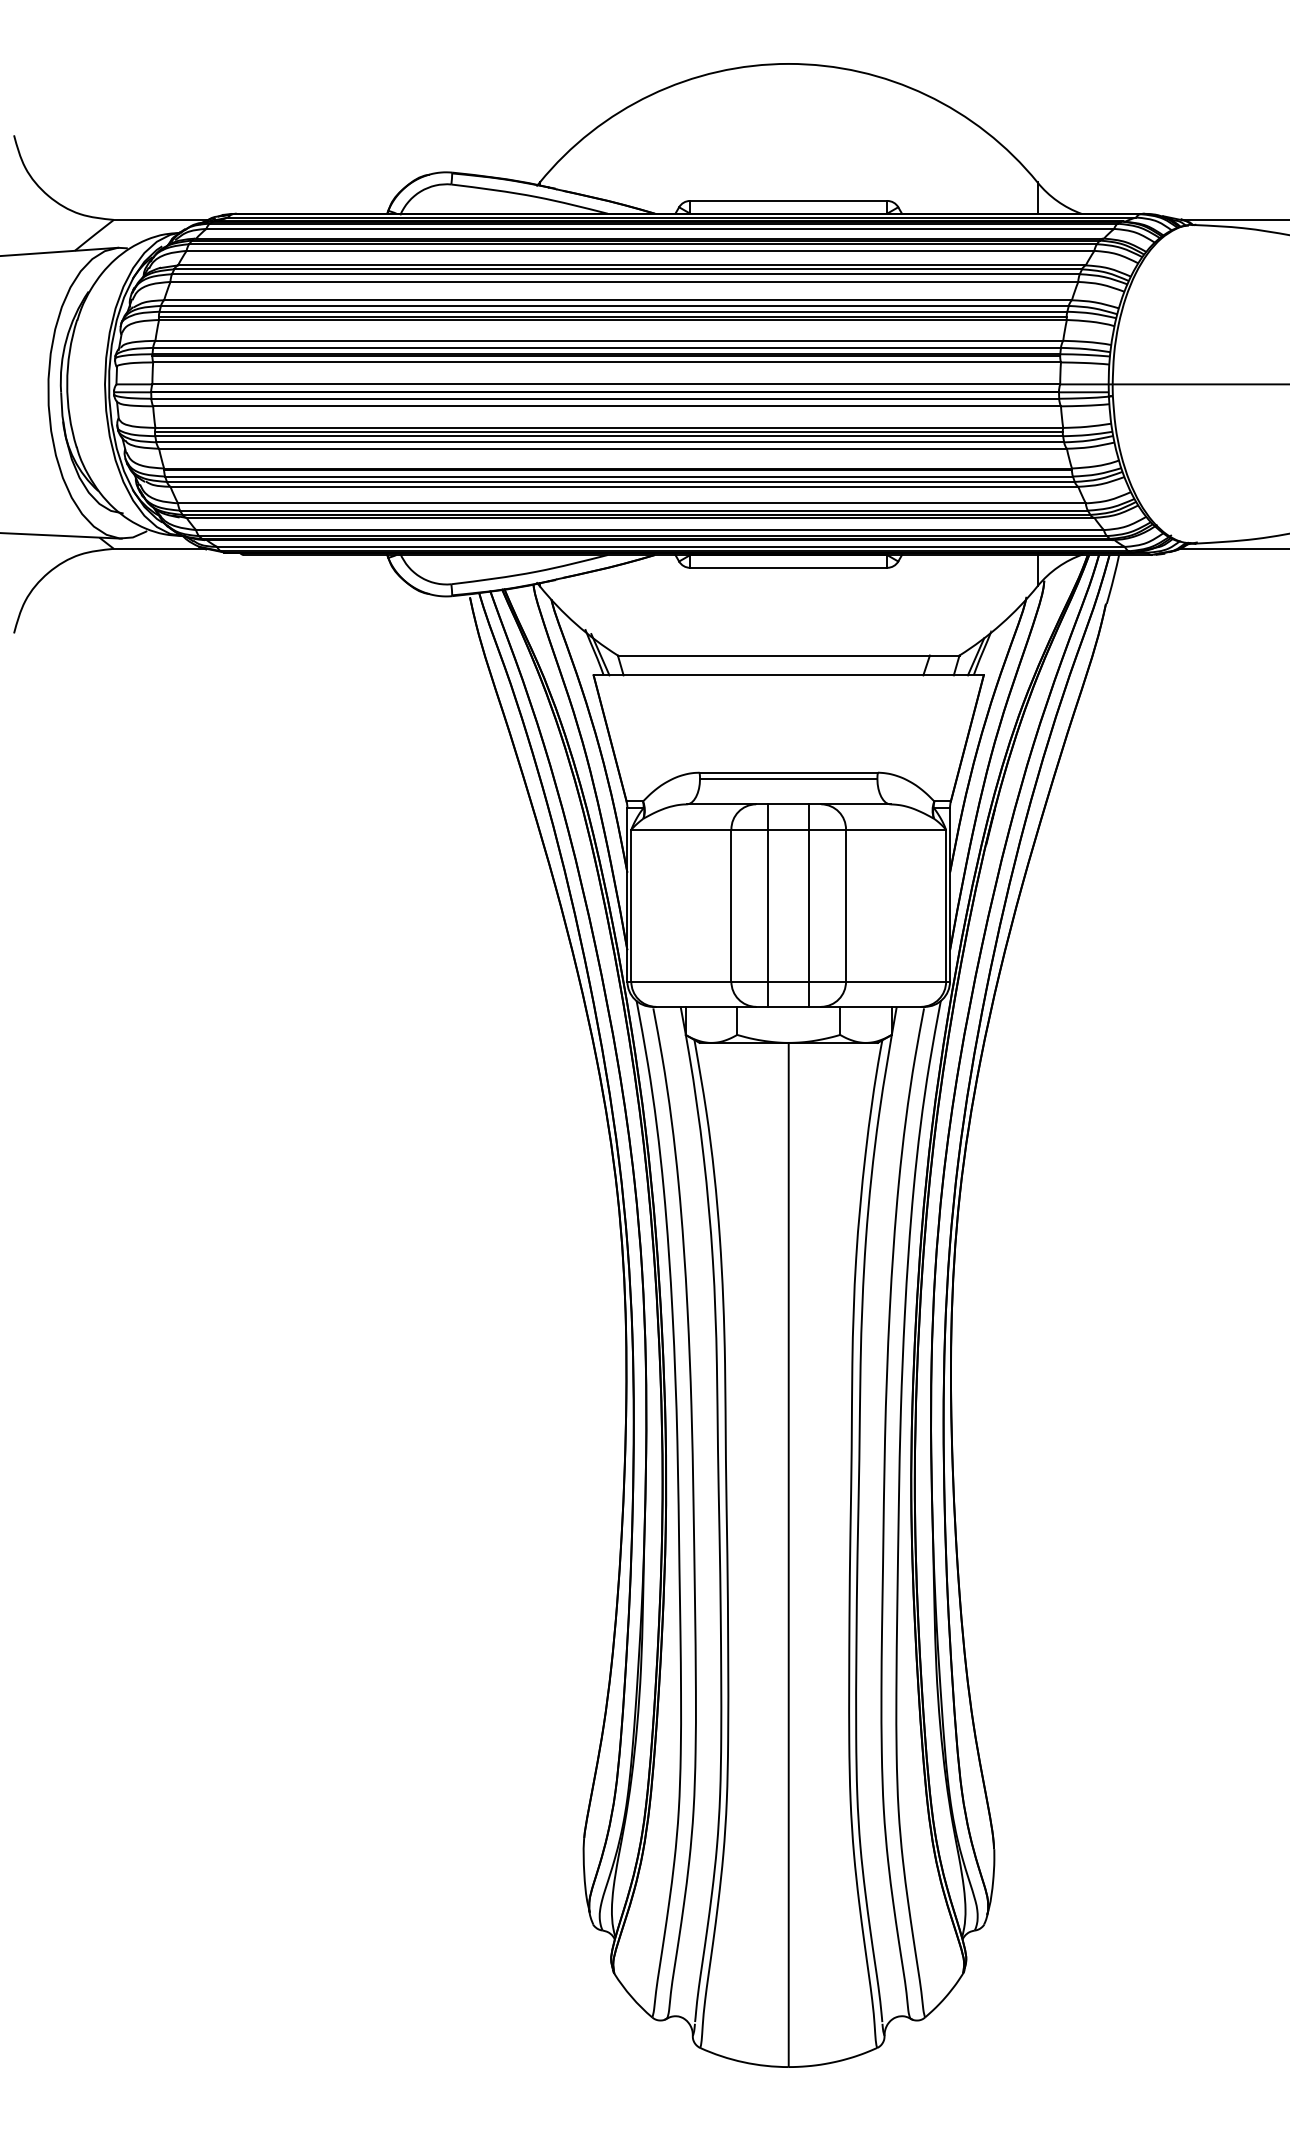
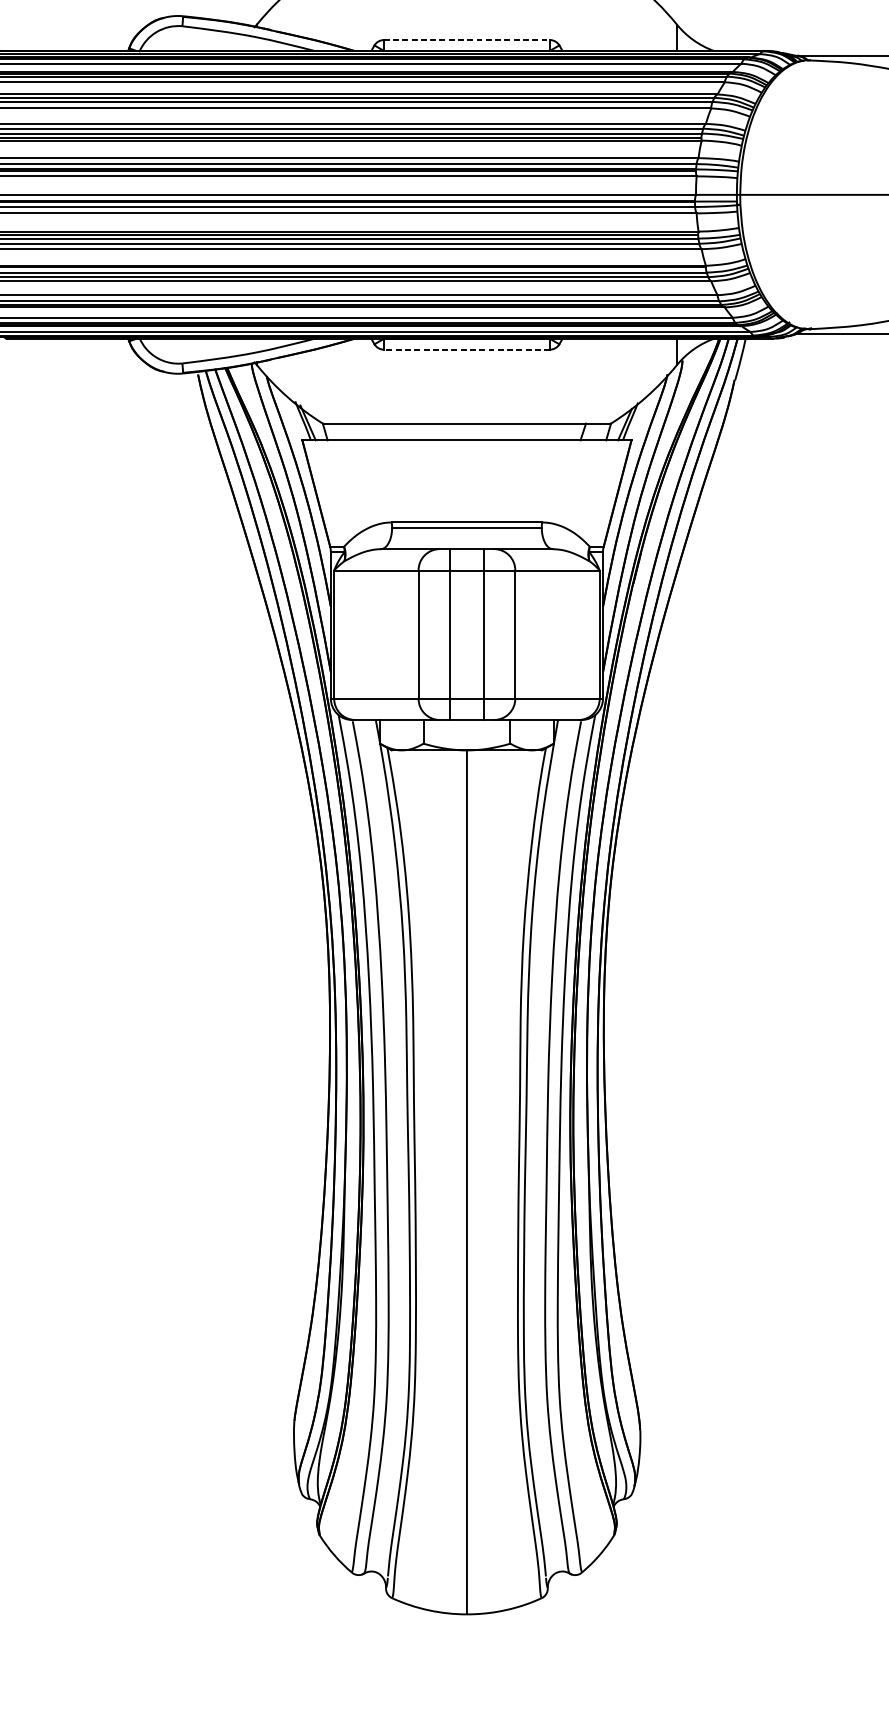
line: (788, 200) -> (466, 39), solid -> dashed
line: (788, 567) -> (466, 349), solid -> dashed

